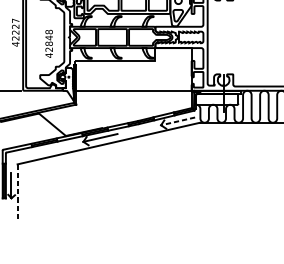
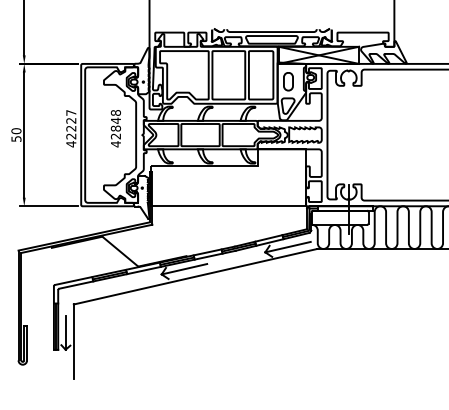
text: (48, 43) -> (115, 128), moved
line: (177, 121) -> (287, 247), dashed -> solid
line: (17, 192) -> (73, 342), dashed -> solid

